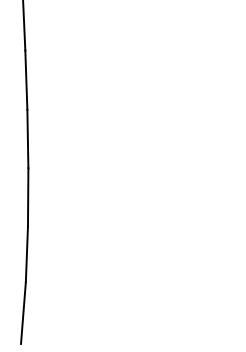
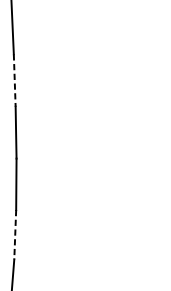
line: (26, 80) -> (14, 80), solid -> dashed
line: (26, 254) -> (14, 234), solid -> dashed

